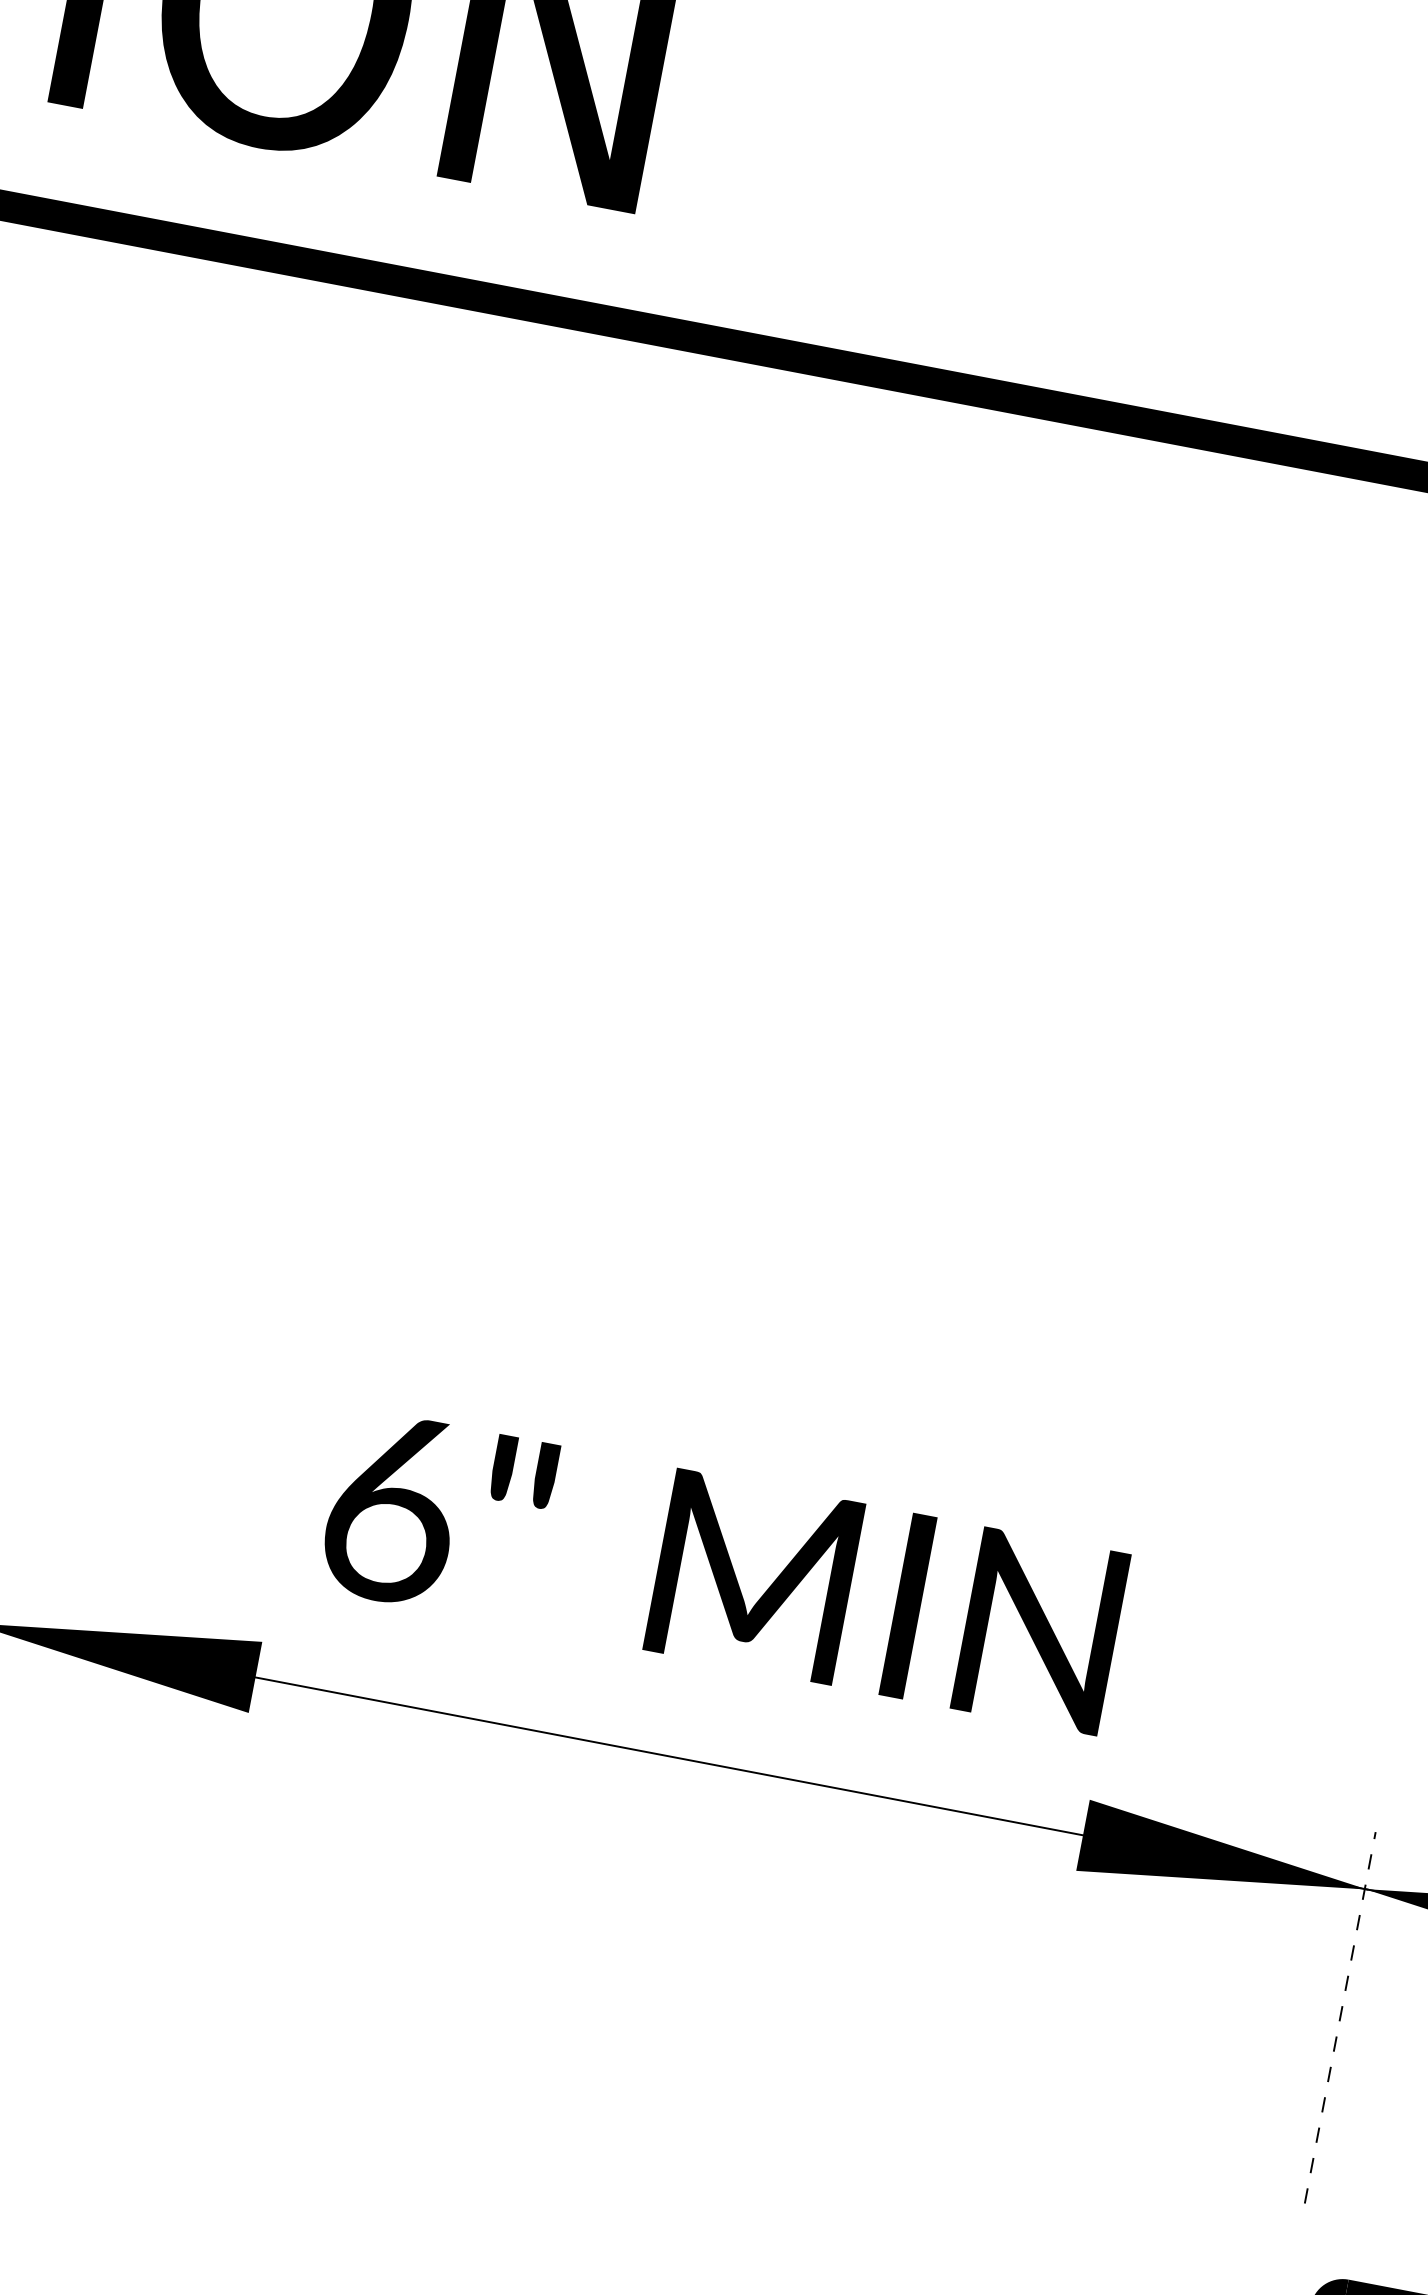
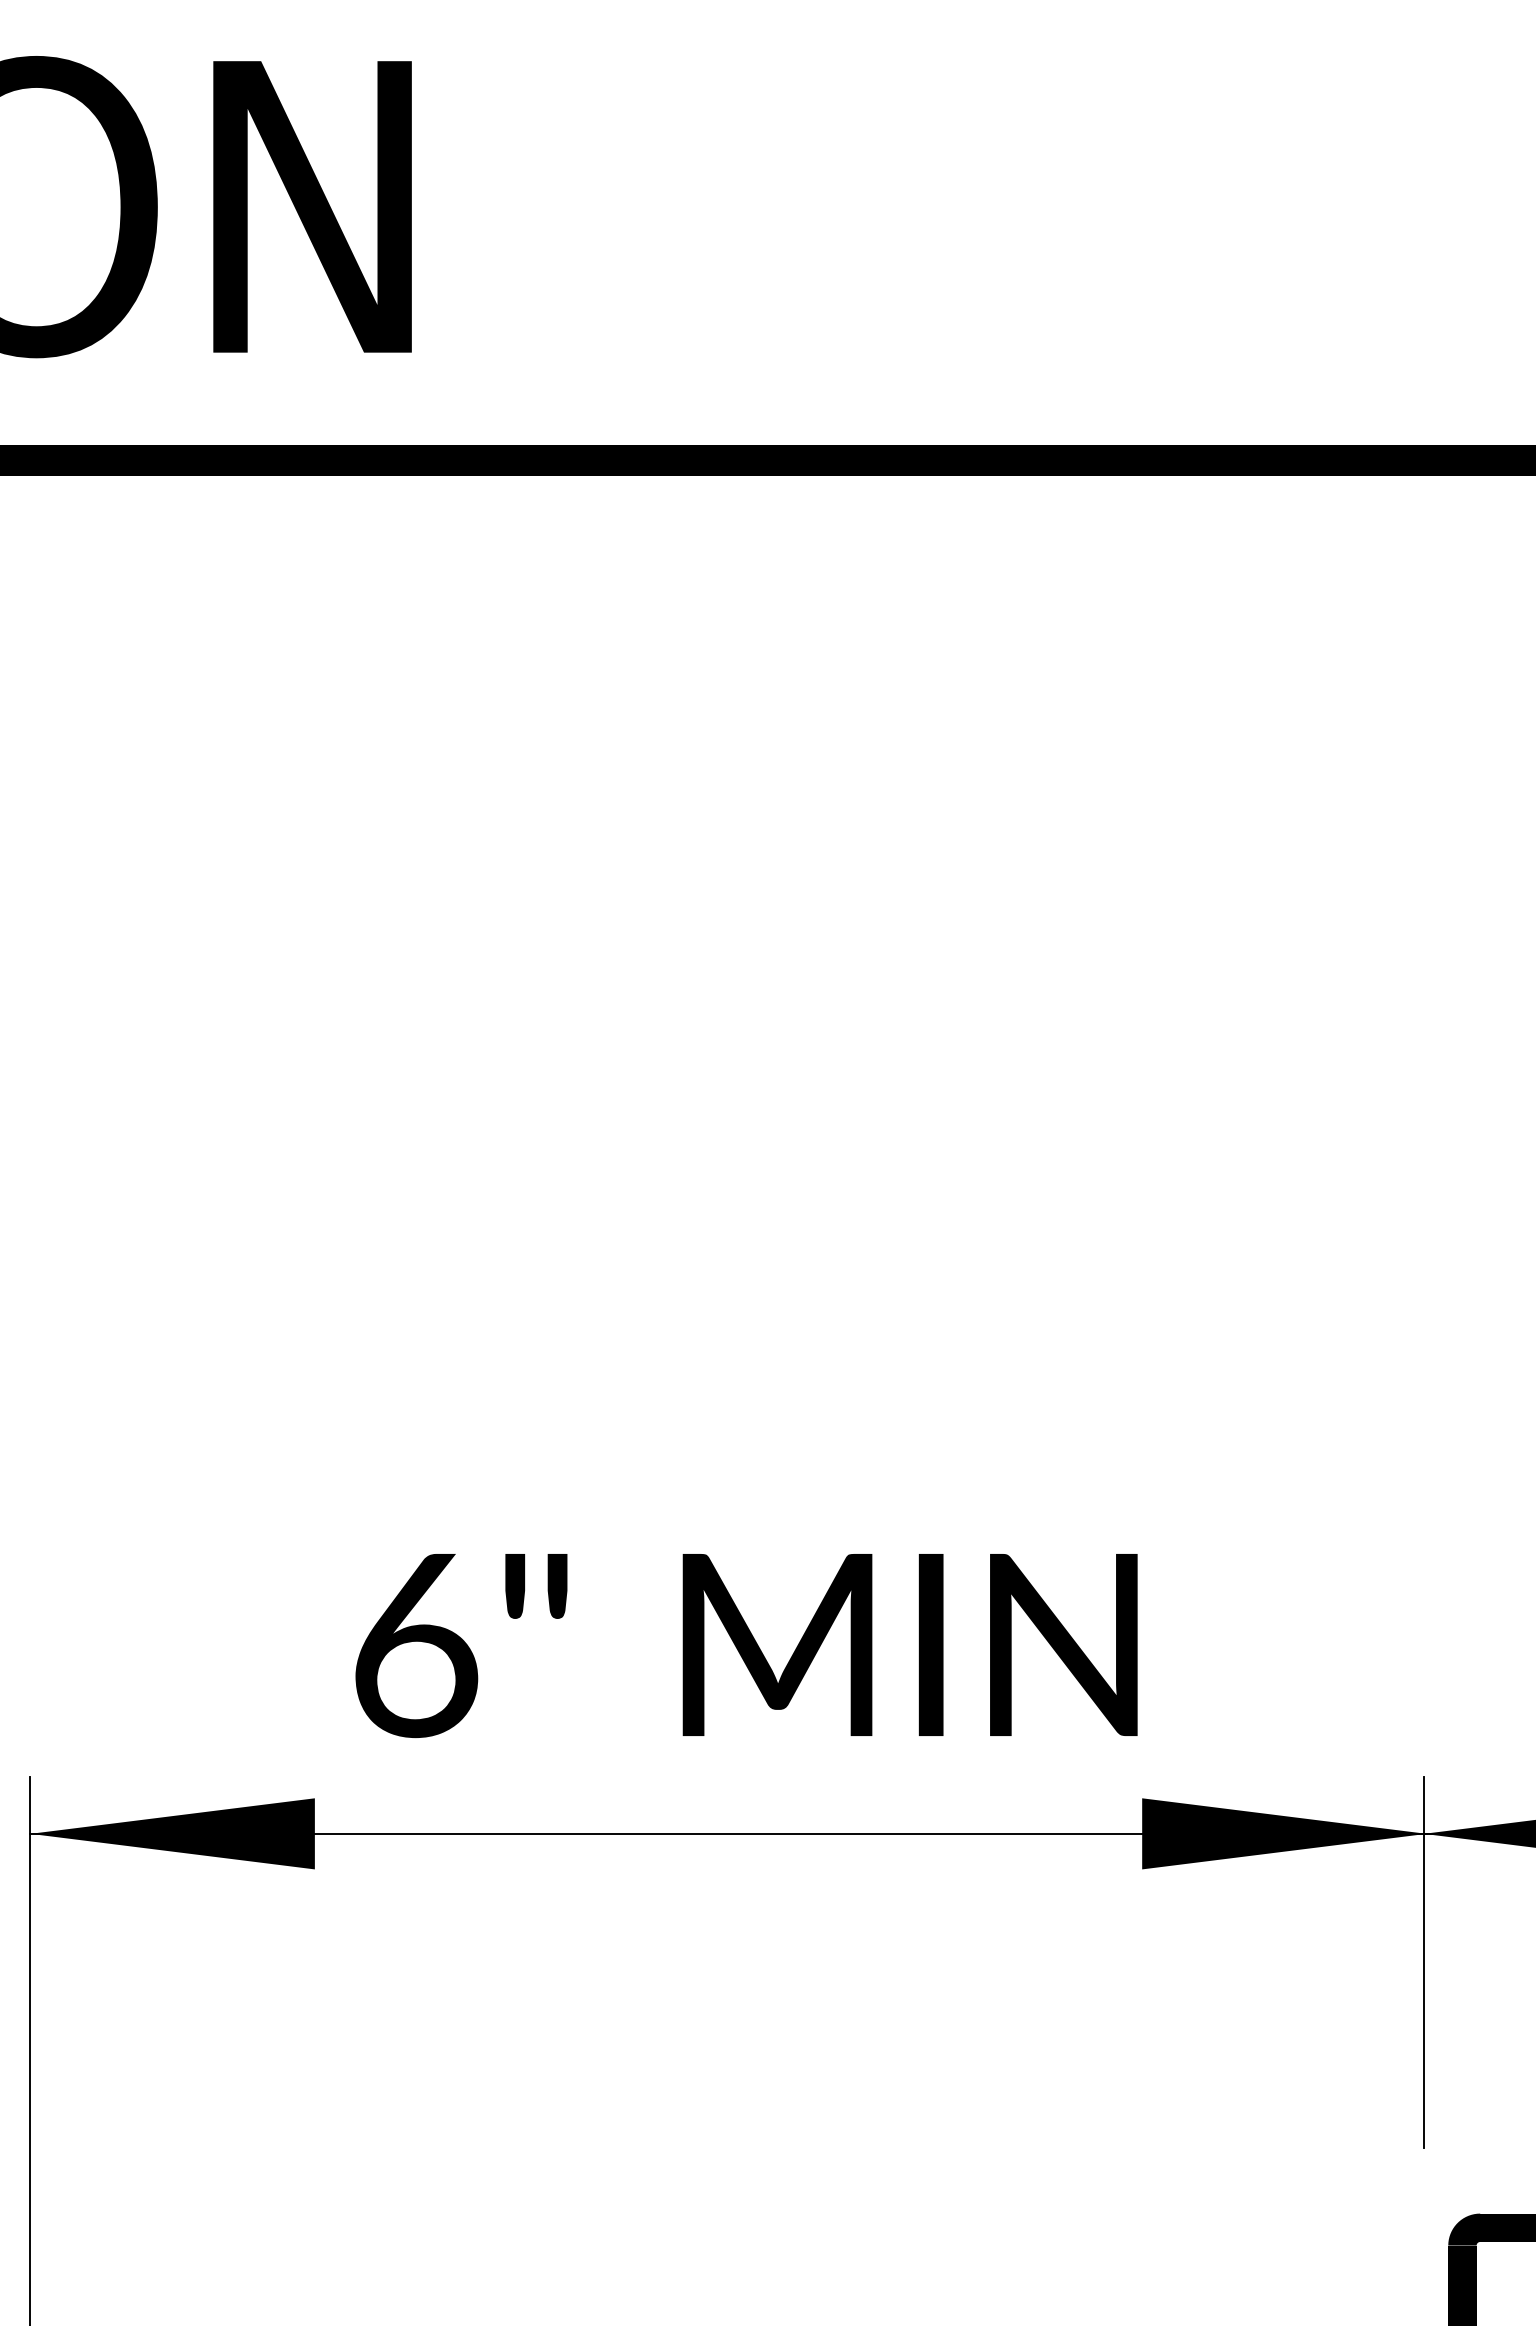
line: (1339, 2017) -> (1423, 1962), dashed -> solid

